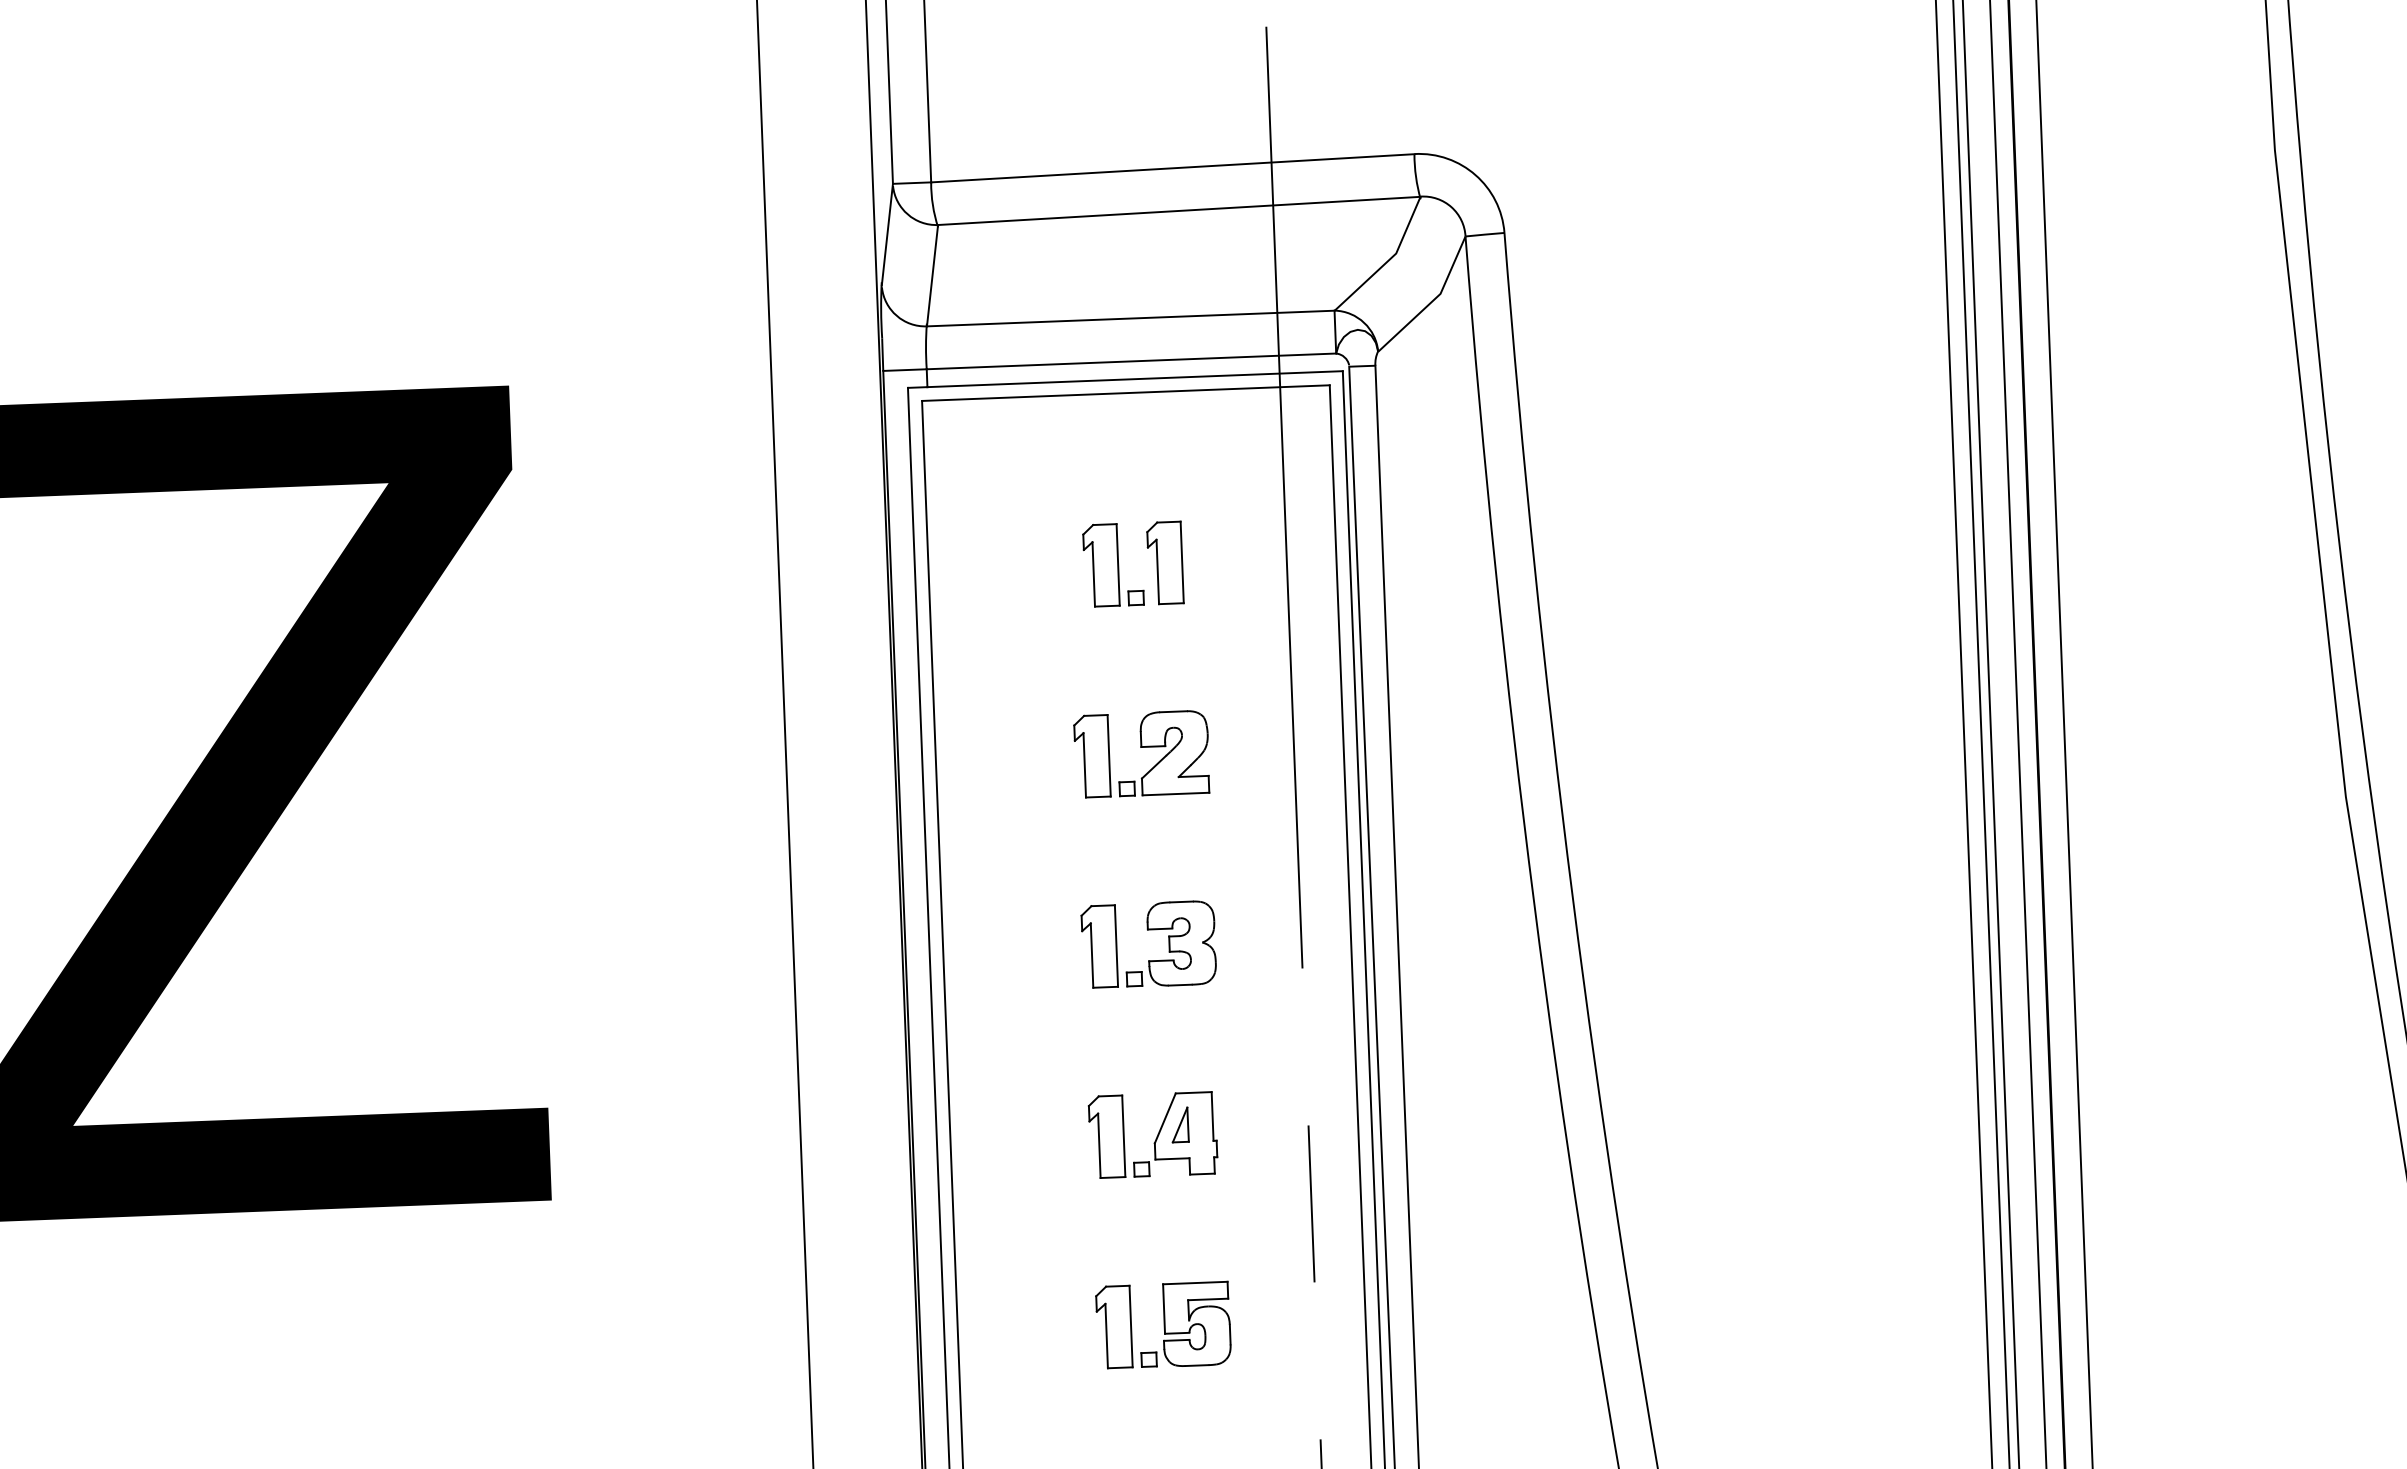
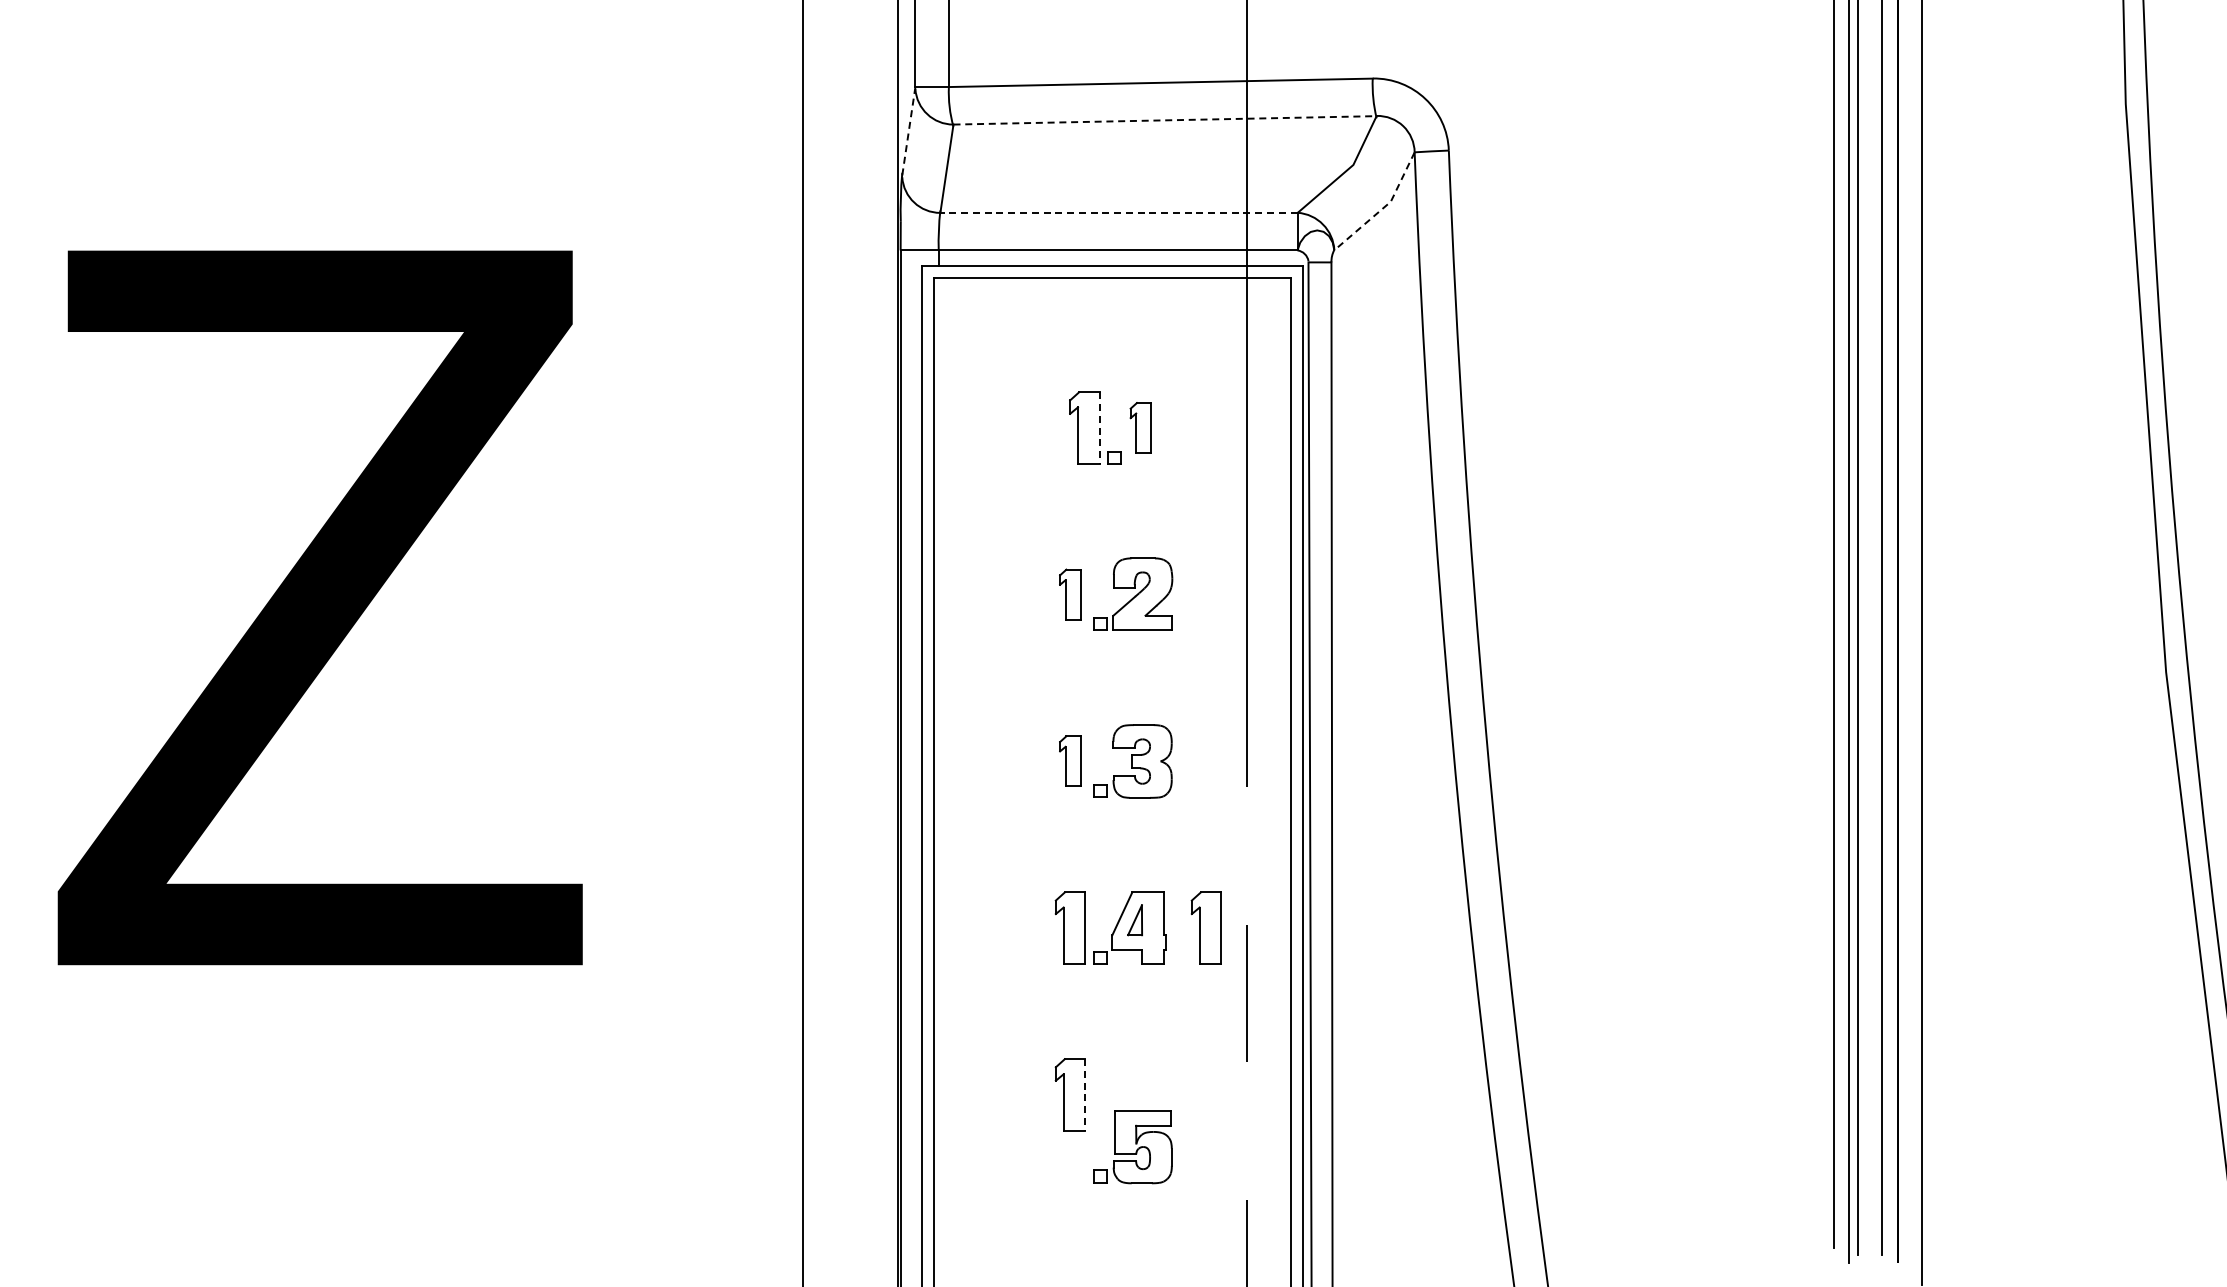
line: (1179, 211) -> (1165, 120), solid -> dashed
line: (887, 234) -> (908, 131), solid -> dashed
line: (1432, 301) -> (1383, 208), solid -> dashed
line: (1130, 318) -> (1118, 212), solid -> dashed
part: (1164, 562) -> (1140, 427), size x0.7
line: (1118, 565) -> (1099, 428), solid -> dashed
part: (1091, 756) -> (1069, 594), size x0.7
part: (1098, 945) -> (1069, 760), size x0.7
part: (1260, 1130) -> (1205, 927), added
part: (1184, 1325) -> (1132, 1147), moved
line: (1131, 1326) -> (1085, 1094), solid -> dashed

